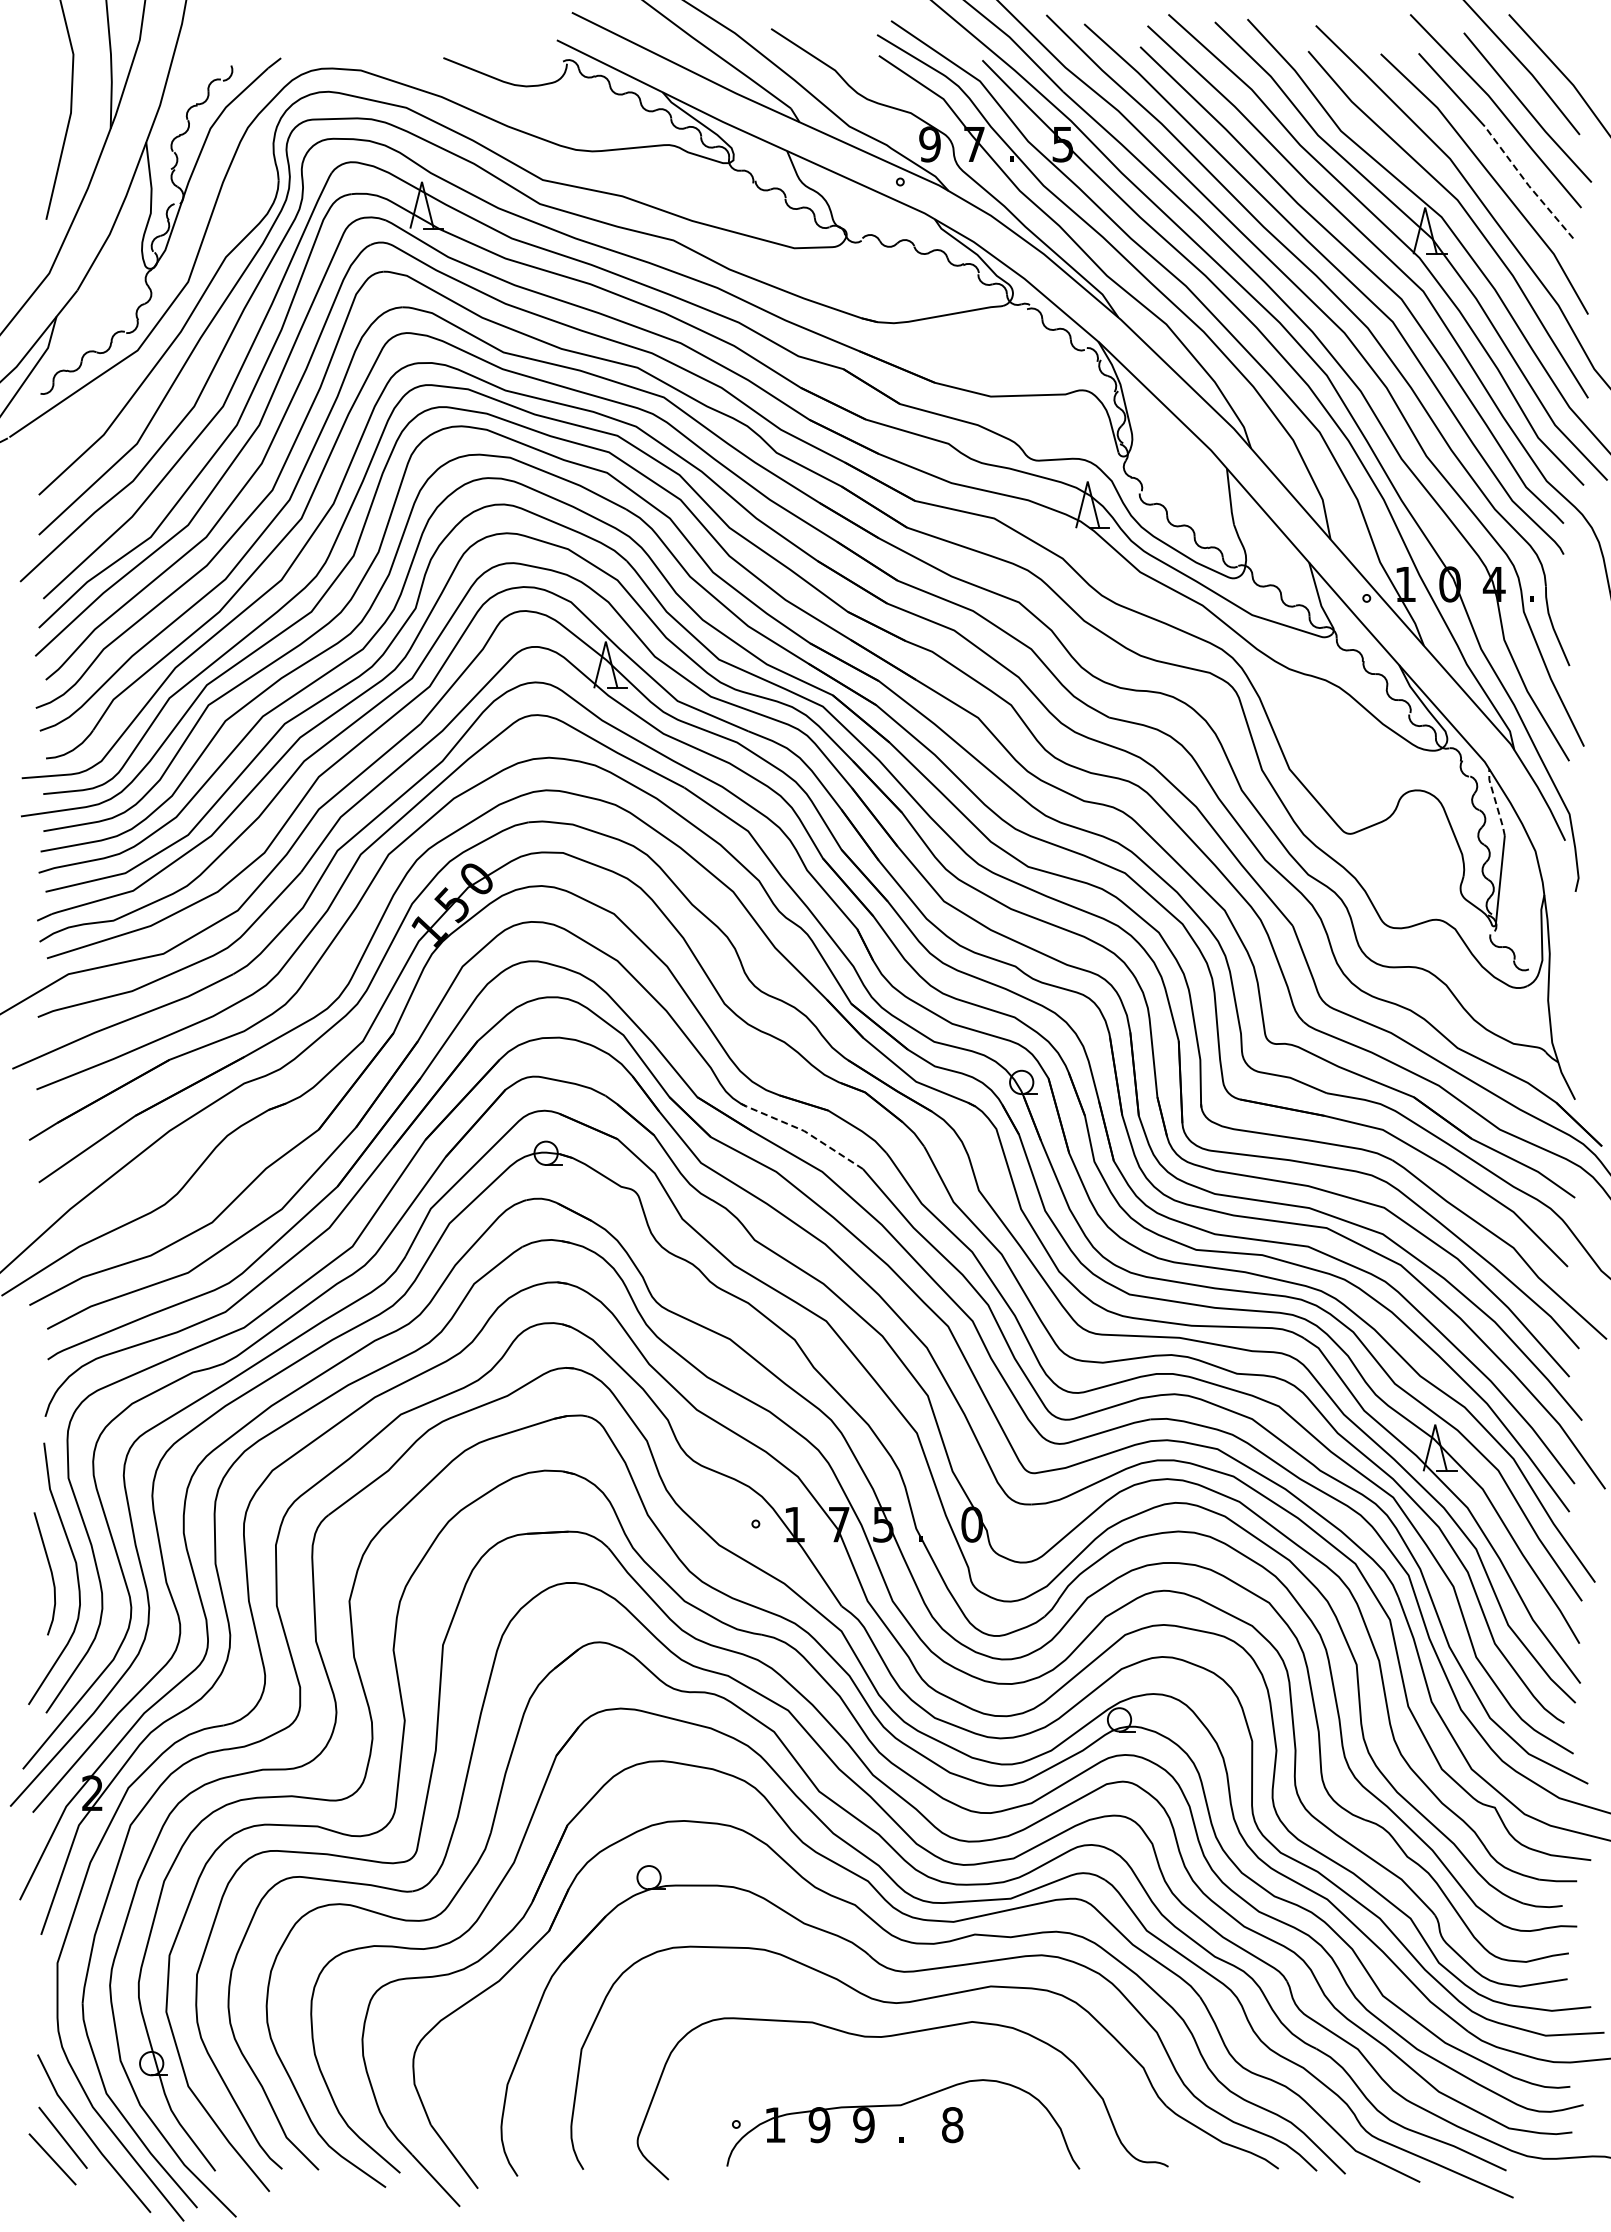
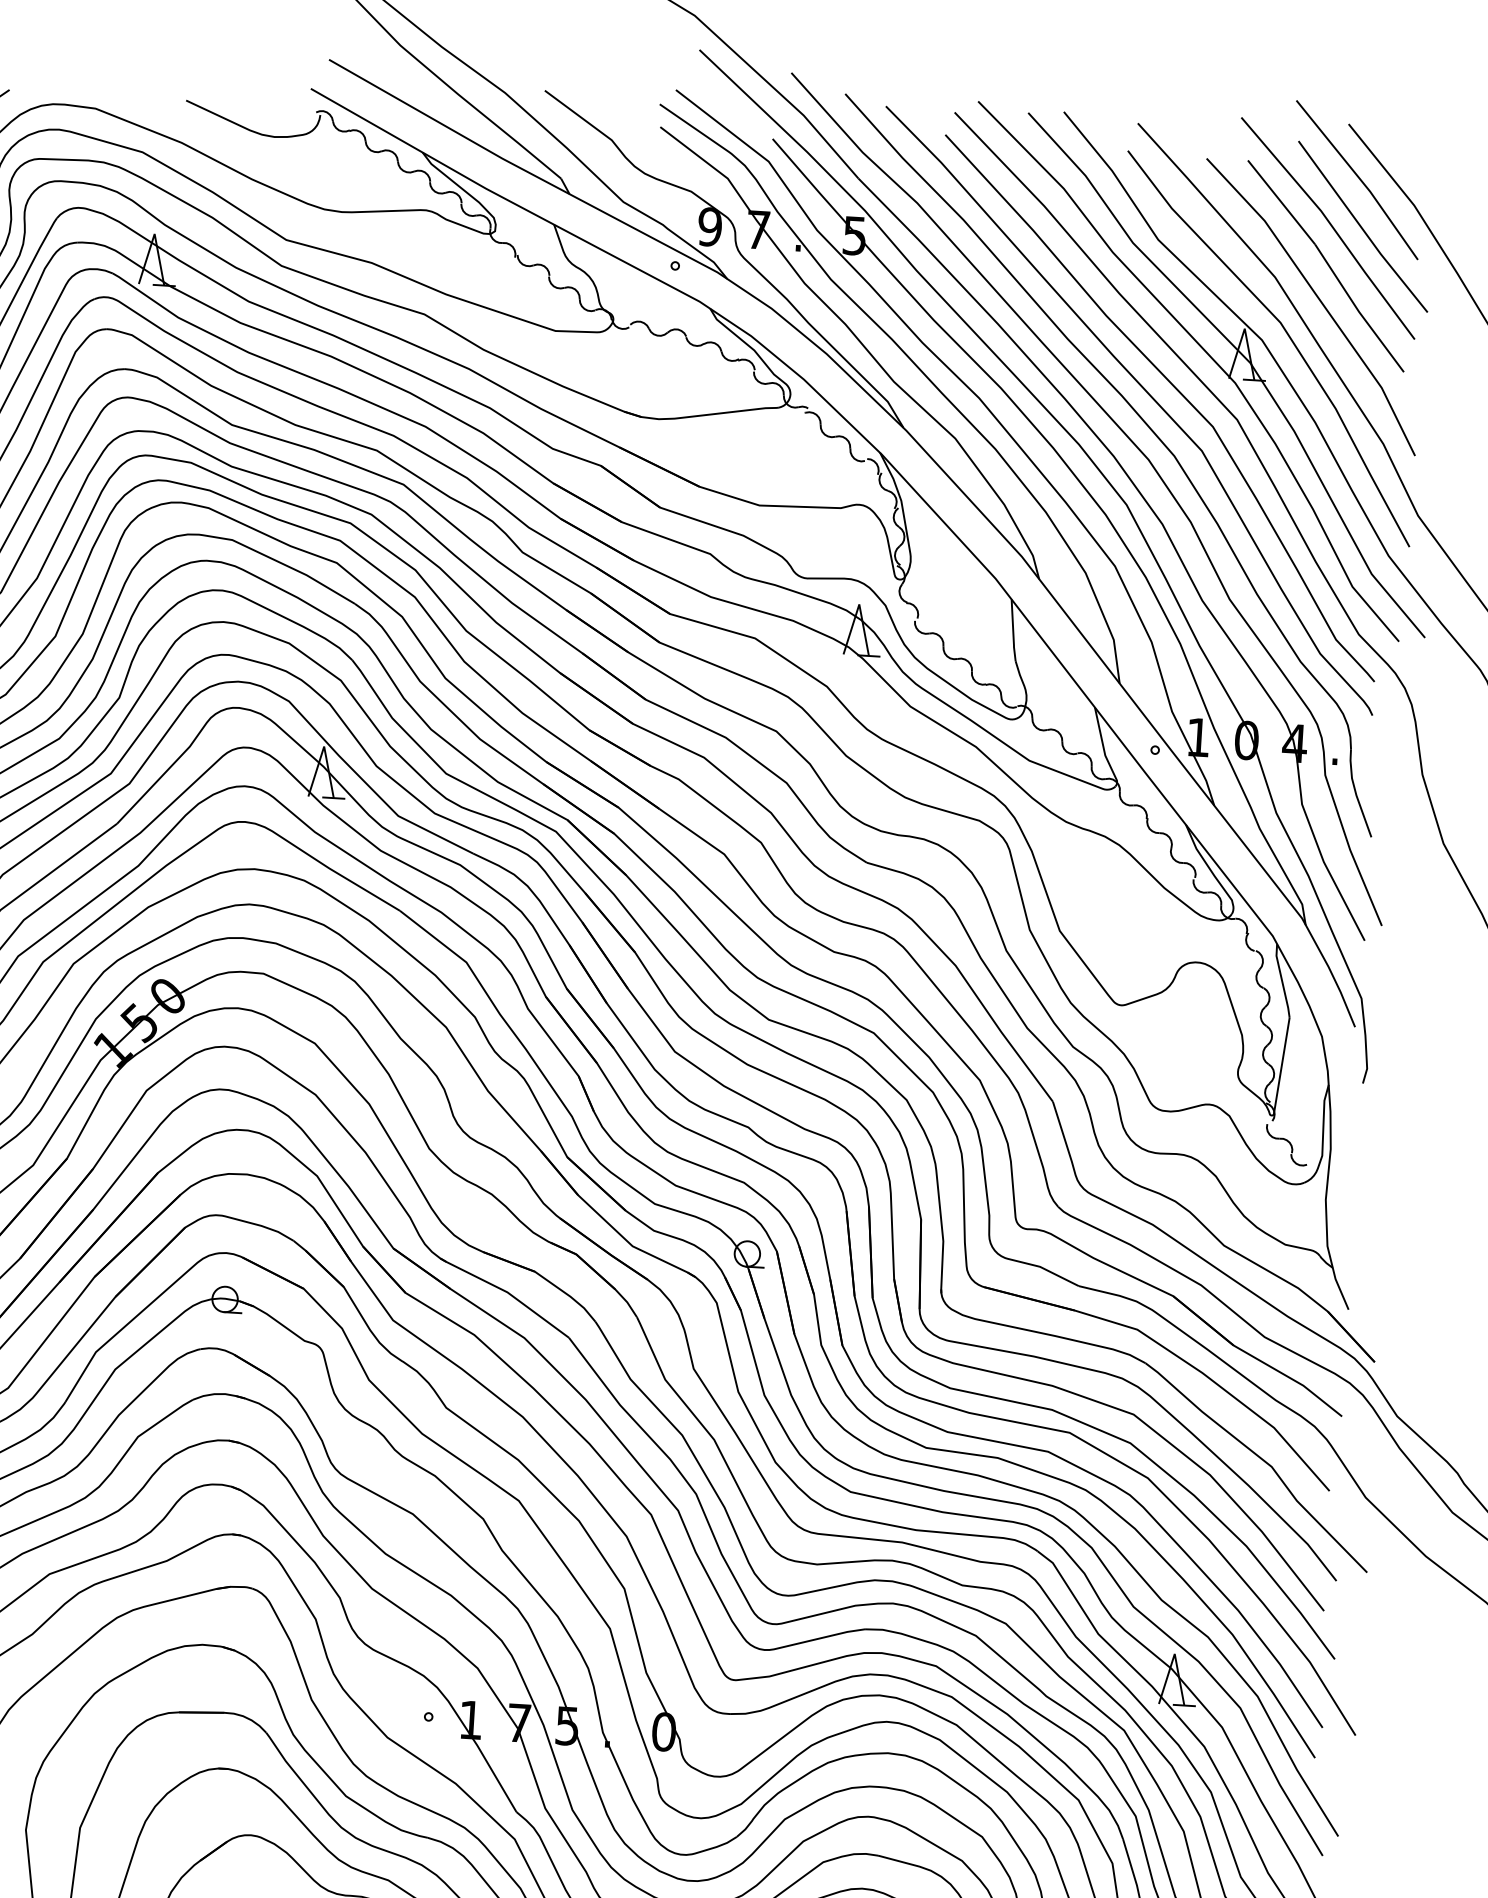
line: (1527, 184) -> (1357, 310), dashed -> solid
line: (1495, 802) -> (1281, 980), dashed -> solid
line: (804, 1130) -> (507, 1291), dashed -> solid

